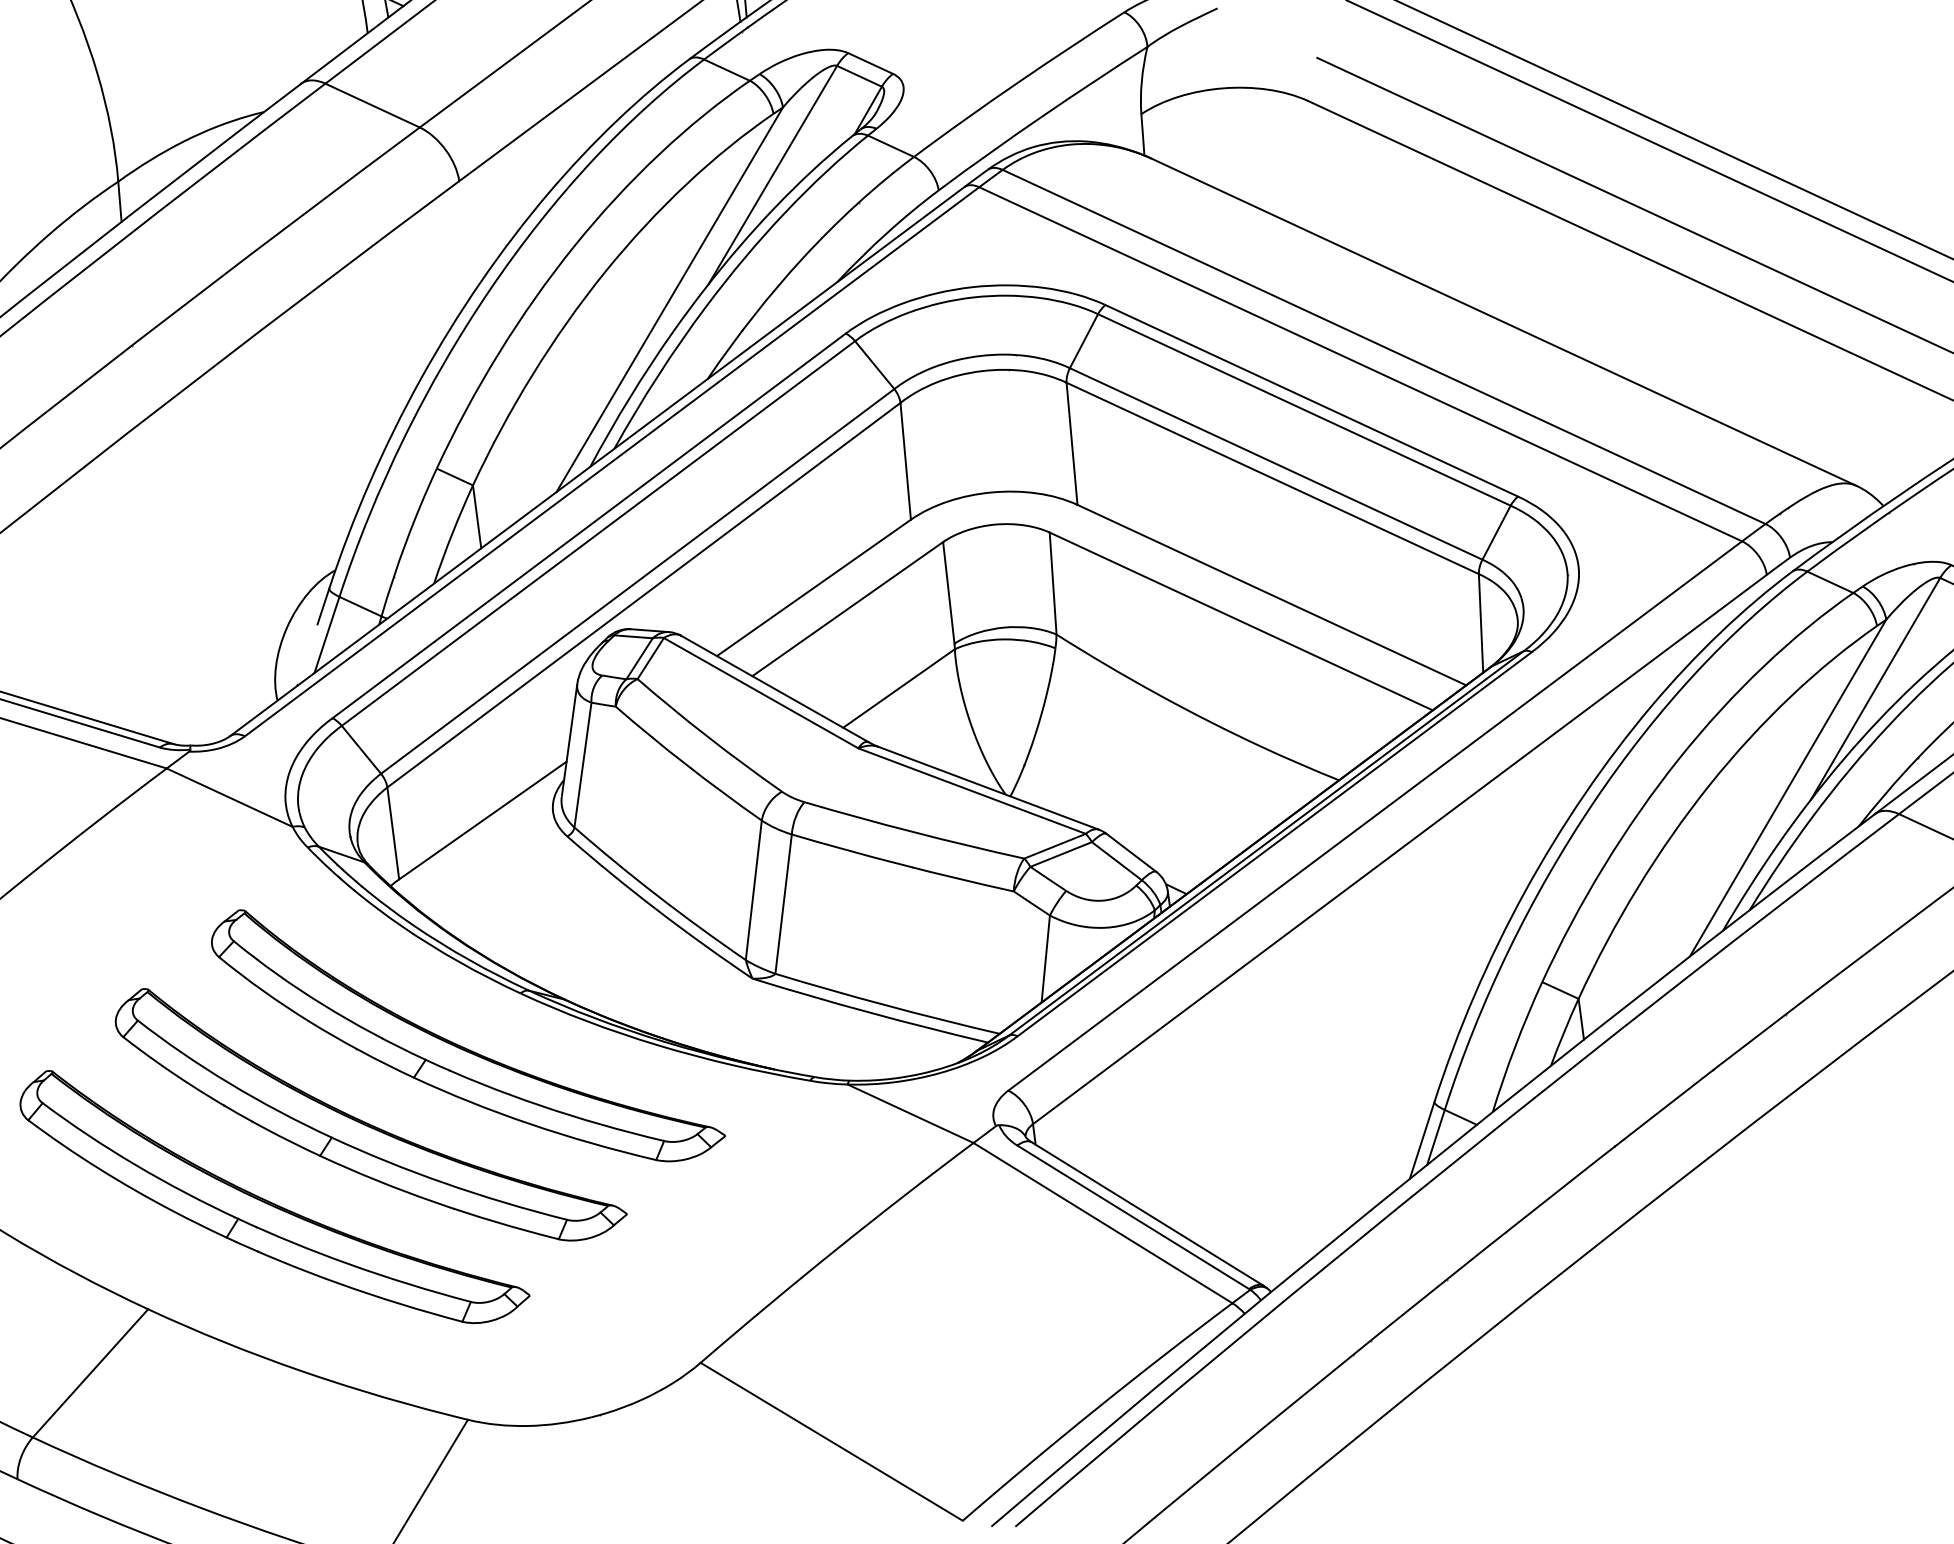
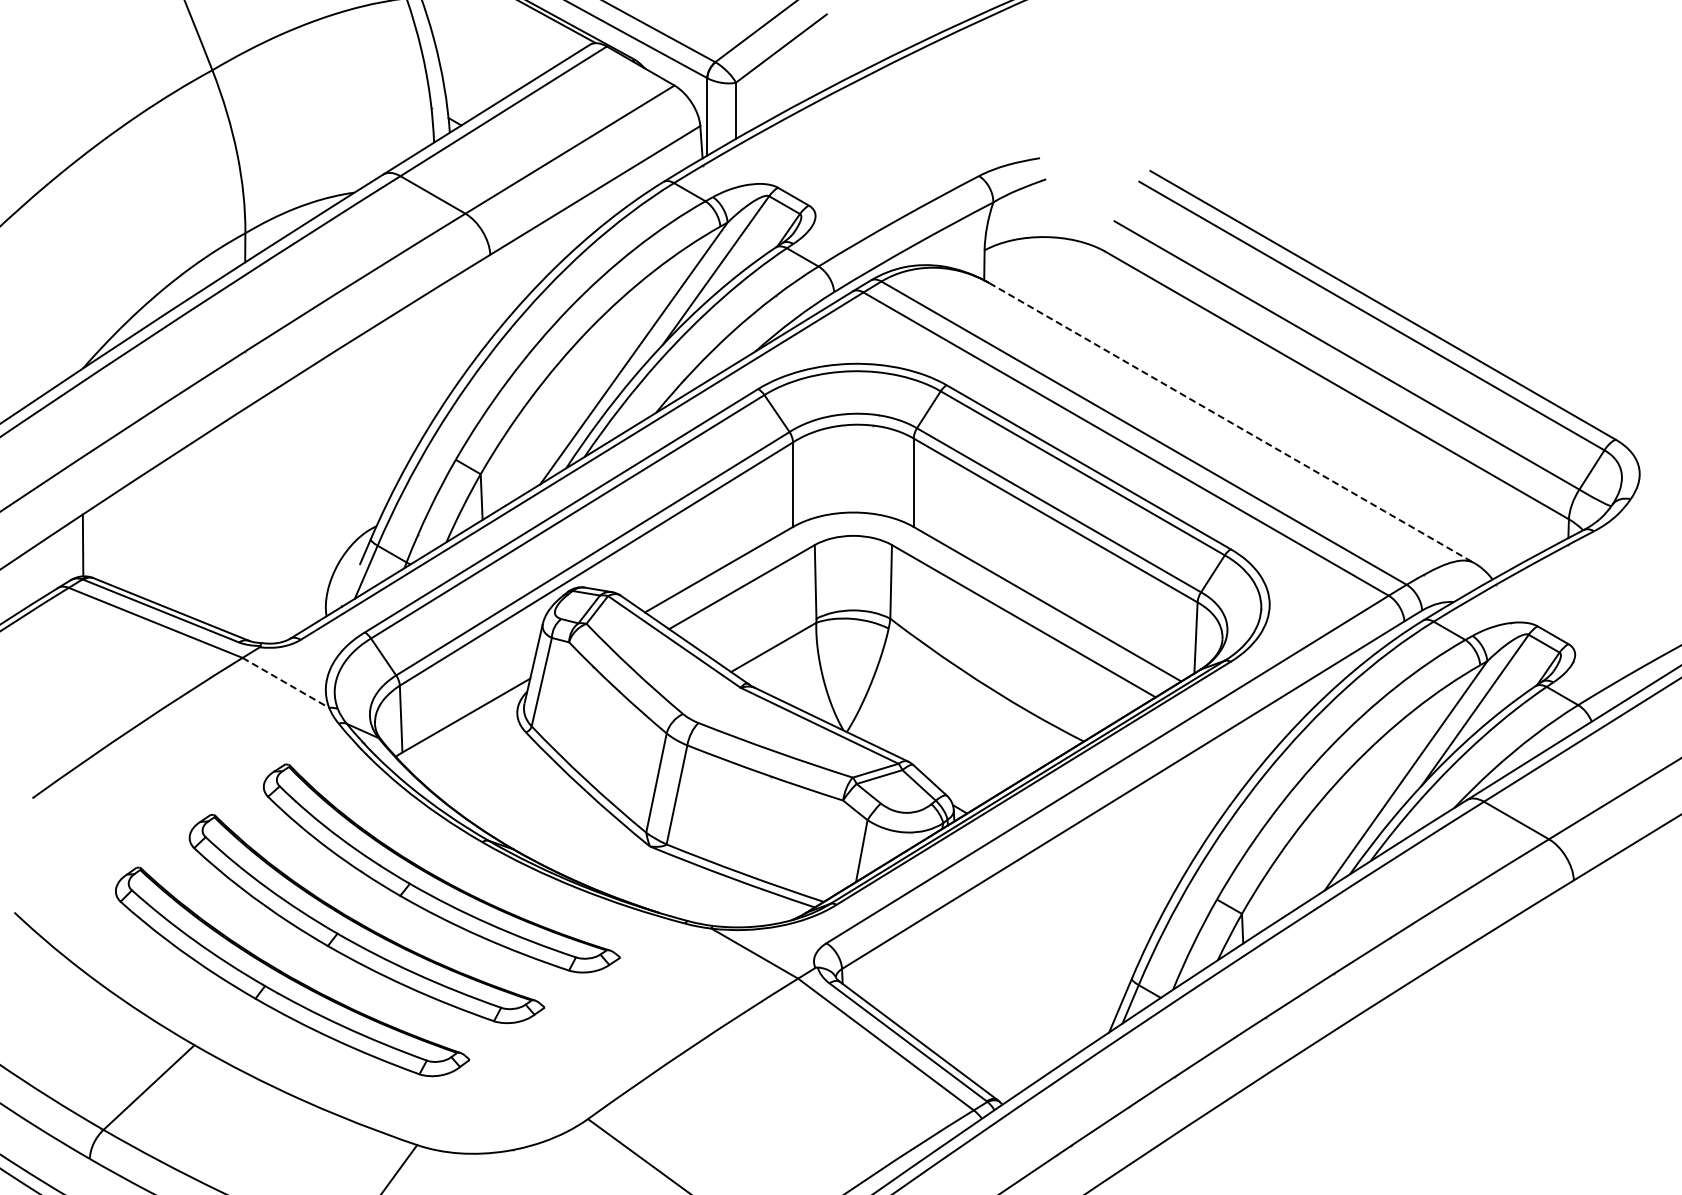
line: (1505, 322) -> (1232, 423), solid -> dashed
line: (230, 798) -> (286, 683), solid -> dashed

